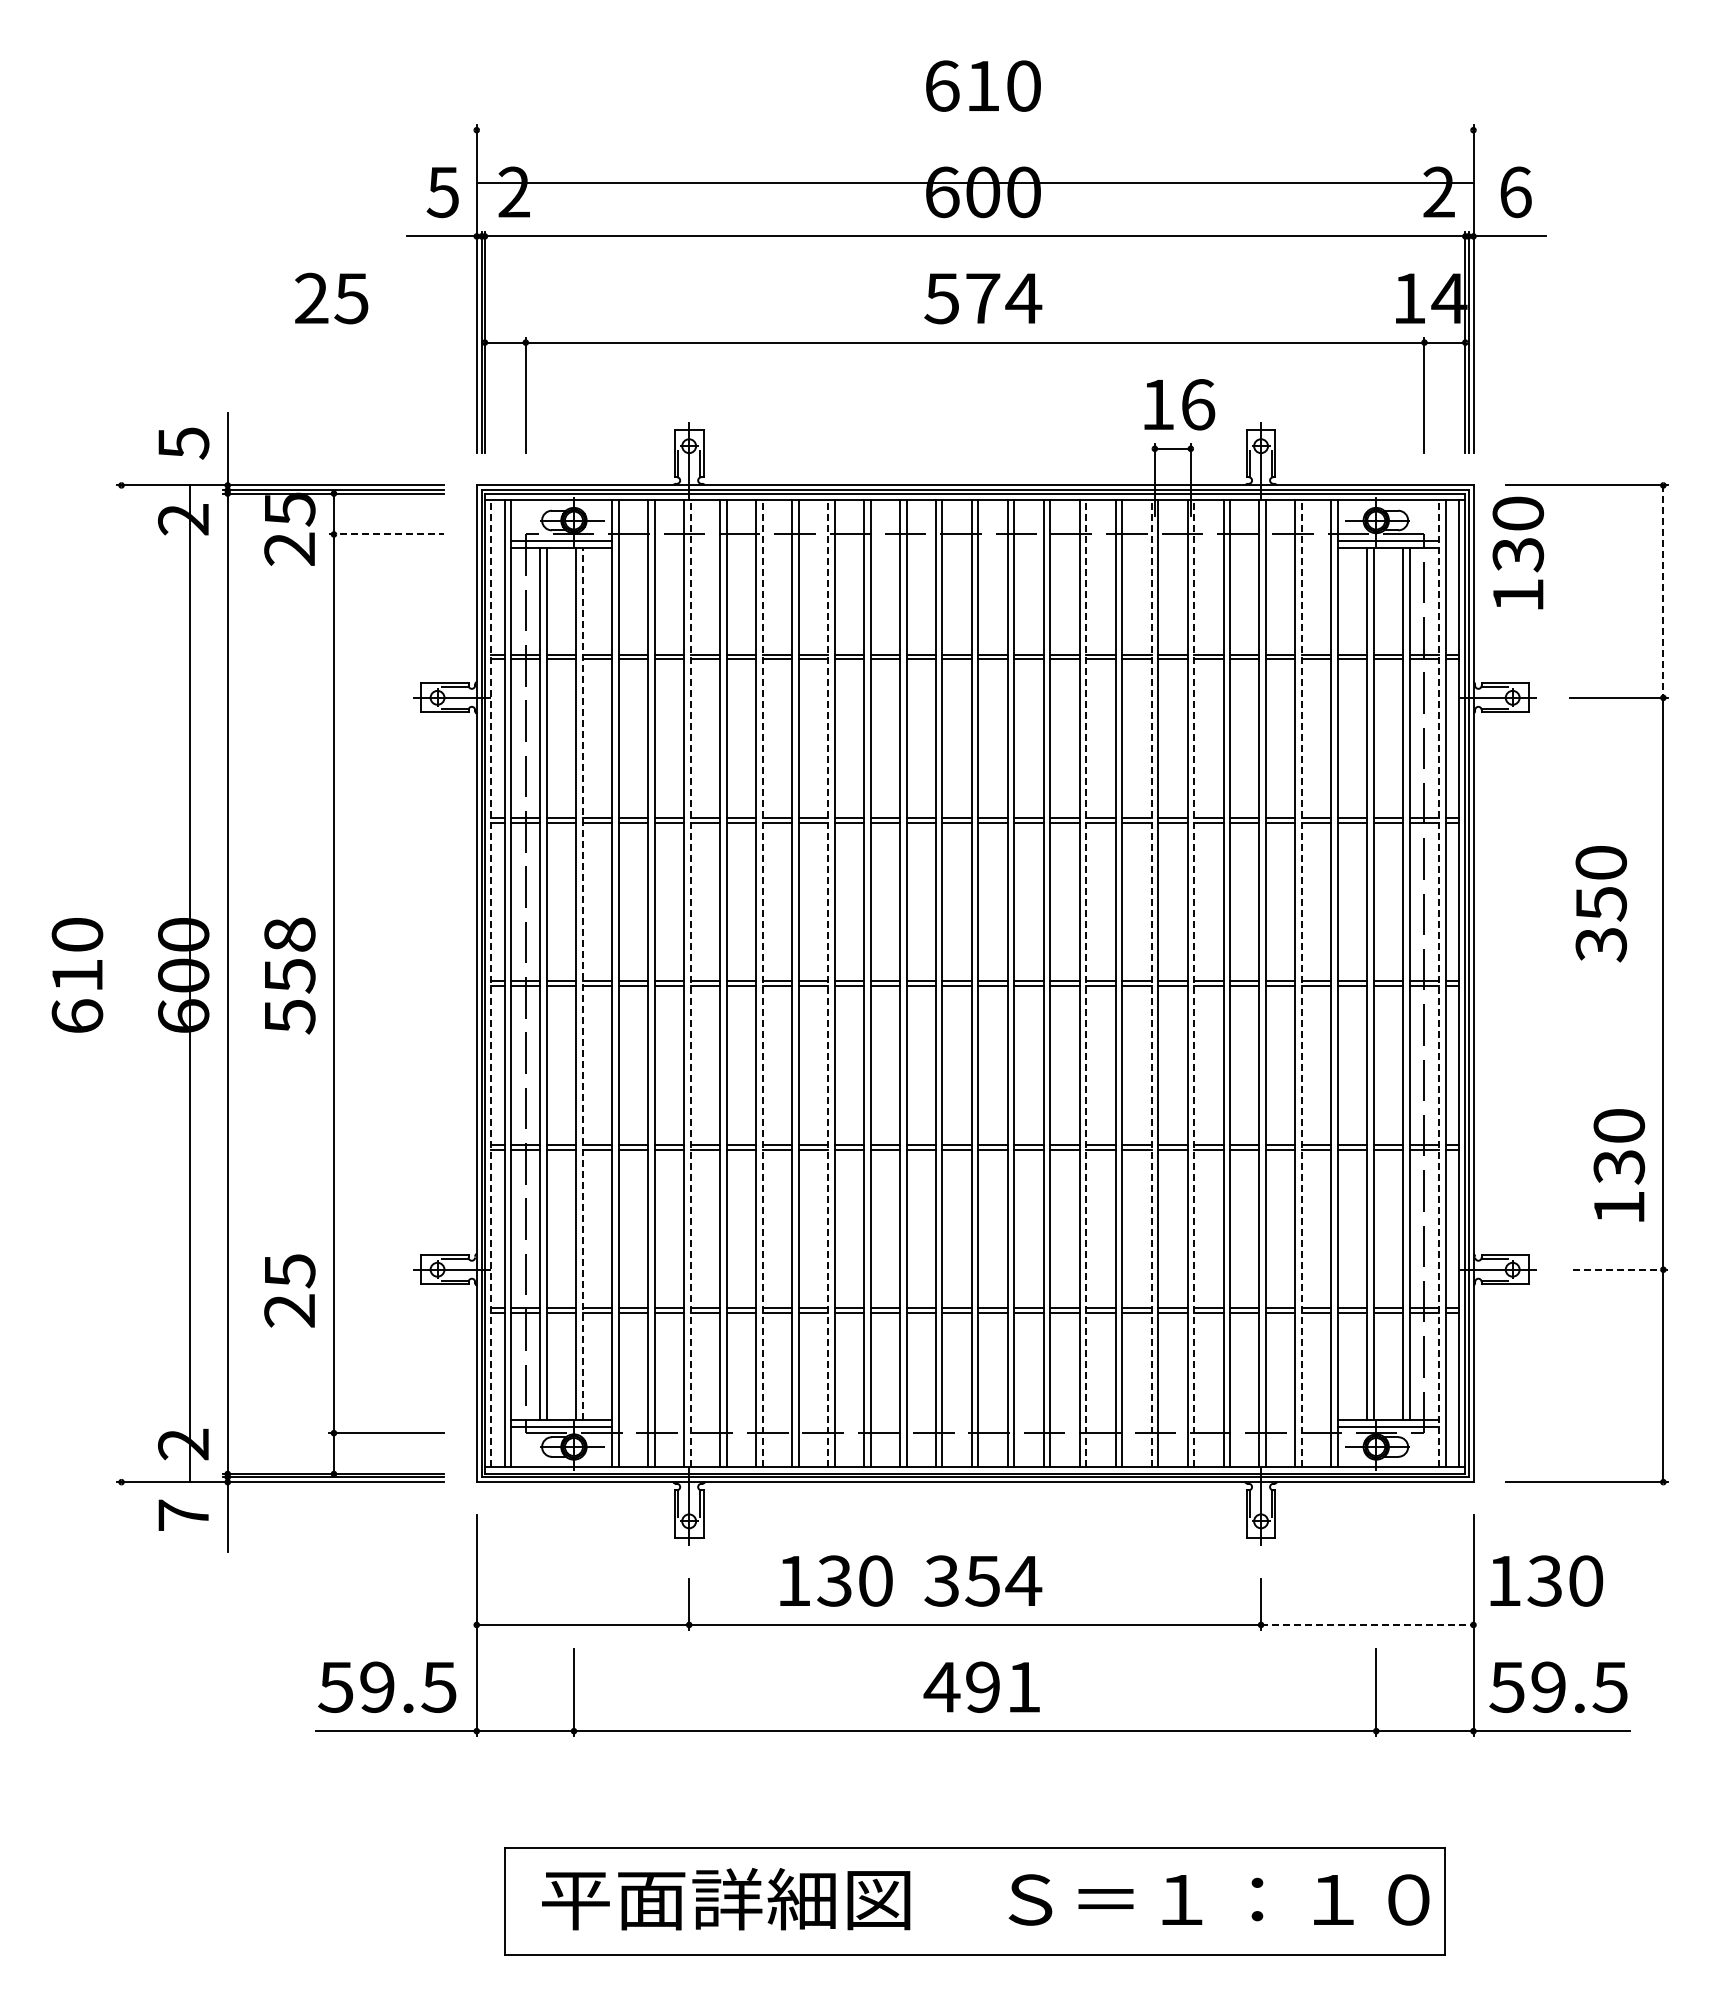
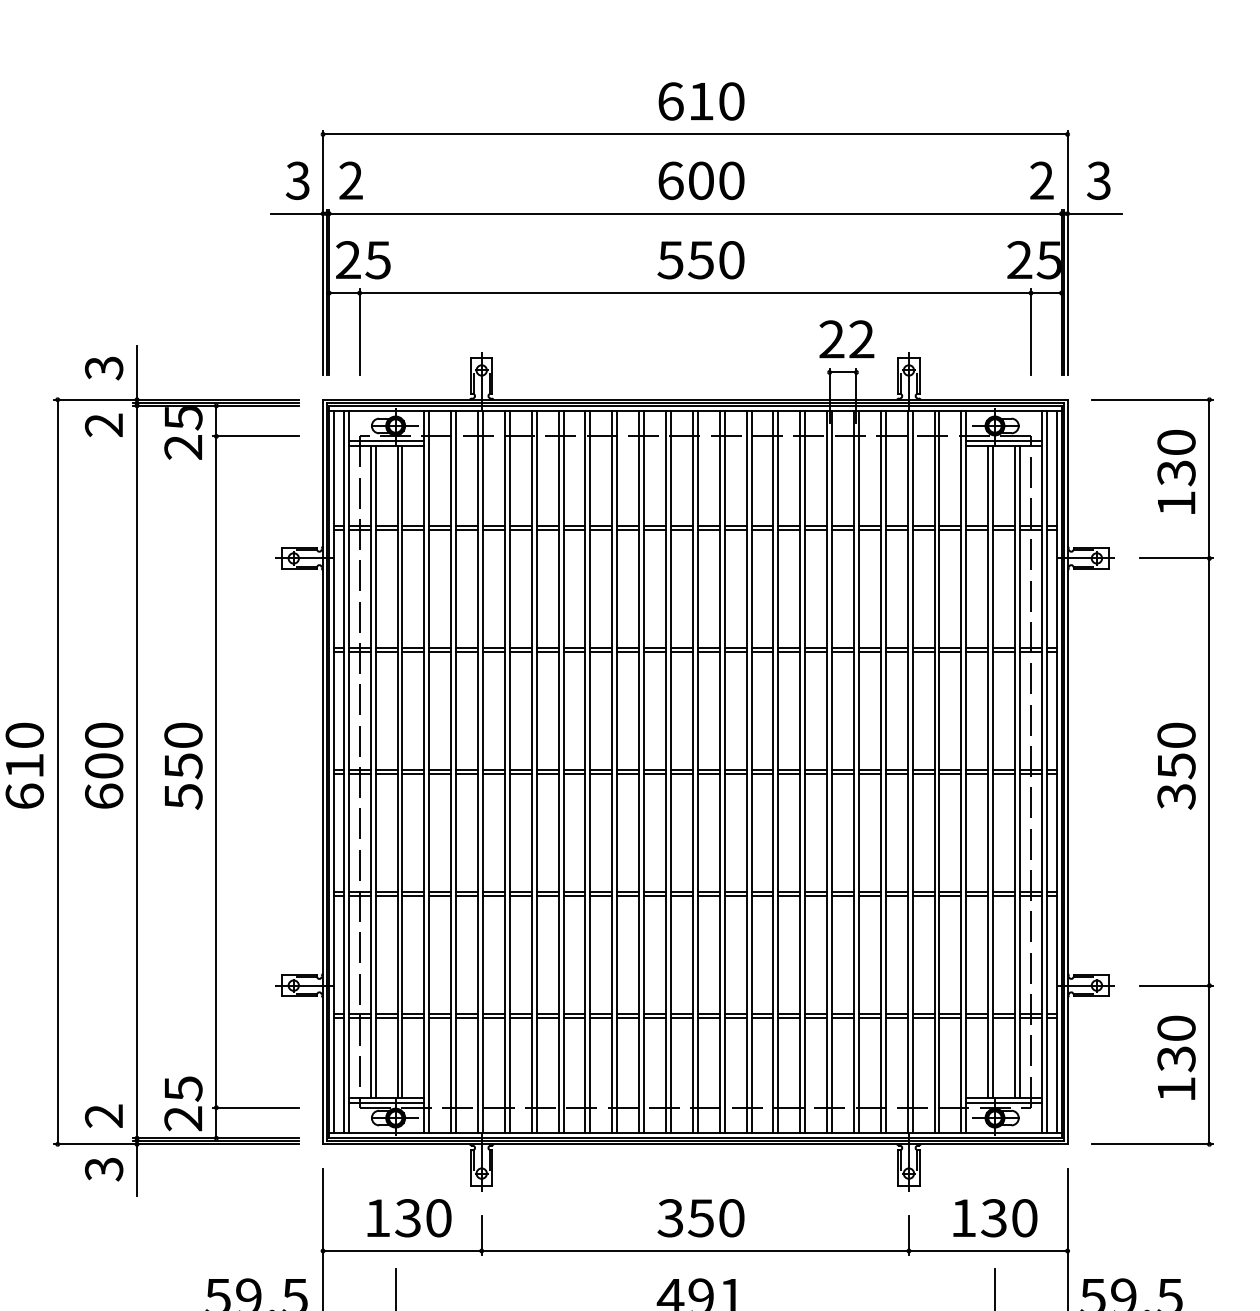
line: (974, 183) -> (694, 134), moved
text: (442, 191) -> (297, 180), 5 -> 3
text: (1515, 192) -> (1099, 180), 6 -> 3
text: (331, 298) -> (363, 260), moved
text: (1003, 298) -> (716, 260), 574 -> 550
text: (1429, 298) -> (1034, 260), 14 -> 25
text: (1178, 404) -> (847, 339), 16 -> 22
text: (183, 443) -> (103, 368), 5 -> 3
line: (386, 534) -> (255, 436), dashed -> solid
text: (1518, 552) -> (1176, 471), moved
line: (1663, 592) -> (1209, 479), dashed -> solid
text: (1601, 904) -> (1176, 766), moved
text: (289, 934) -> (183, 735), 558 -> 550
line: (189, 983) -> (57, 771), moved
line: (491, 983) -> (334, 771), dashed -> solid
line: (582, 983) -> (402, 771), dashed -> solid
line: (690, 983) -> (482, 771), dashed -> solid
line: (762, 983) -> (536, 771), dashed -> solid
line: (828, 983) -> (585, 771), dashed -> solid
line: (1086, 983) -> (778, 771), dashed -> solid
line: (1151, 983) -> (827, 771), dashed -> solid
line: (1194, 983) -> (859, 771), dashed -> solid
line: (1301, 983) -> (939, 771), dashed -> solid
line: (1439, 983) -> (1042, 771), dashed -> solid
text: (1619, 1165) -> (1176, 1057), moved
line: (1618, 1269) -> (1175, 985), dashed -> solid
text: (289, 1290) -> (183, 1103), moved
text: (183, 1515) -> (103, 1169), 7 -> 3
text: (836, 1580) -> (409, 1217), moved
text: (1023, 1580) -> (731, 1217), 354 -> 350
text: (1546, 1580) -> (995, 1217), moved
line: (1367, 1624) -> (988, 1250), dashed -> solid

